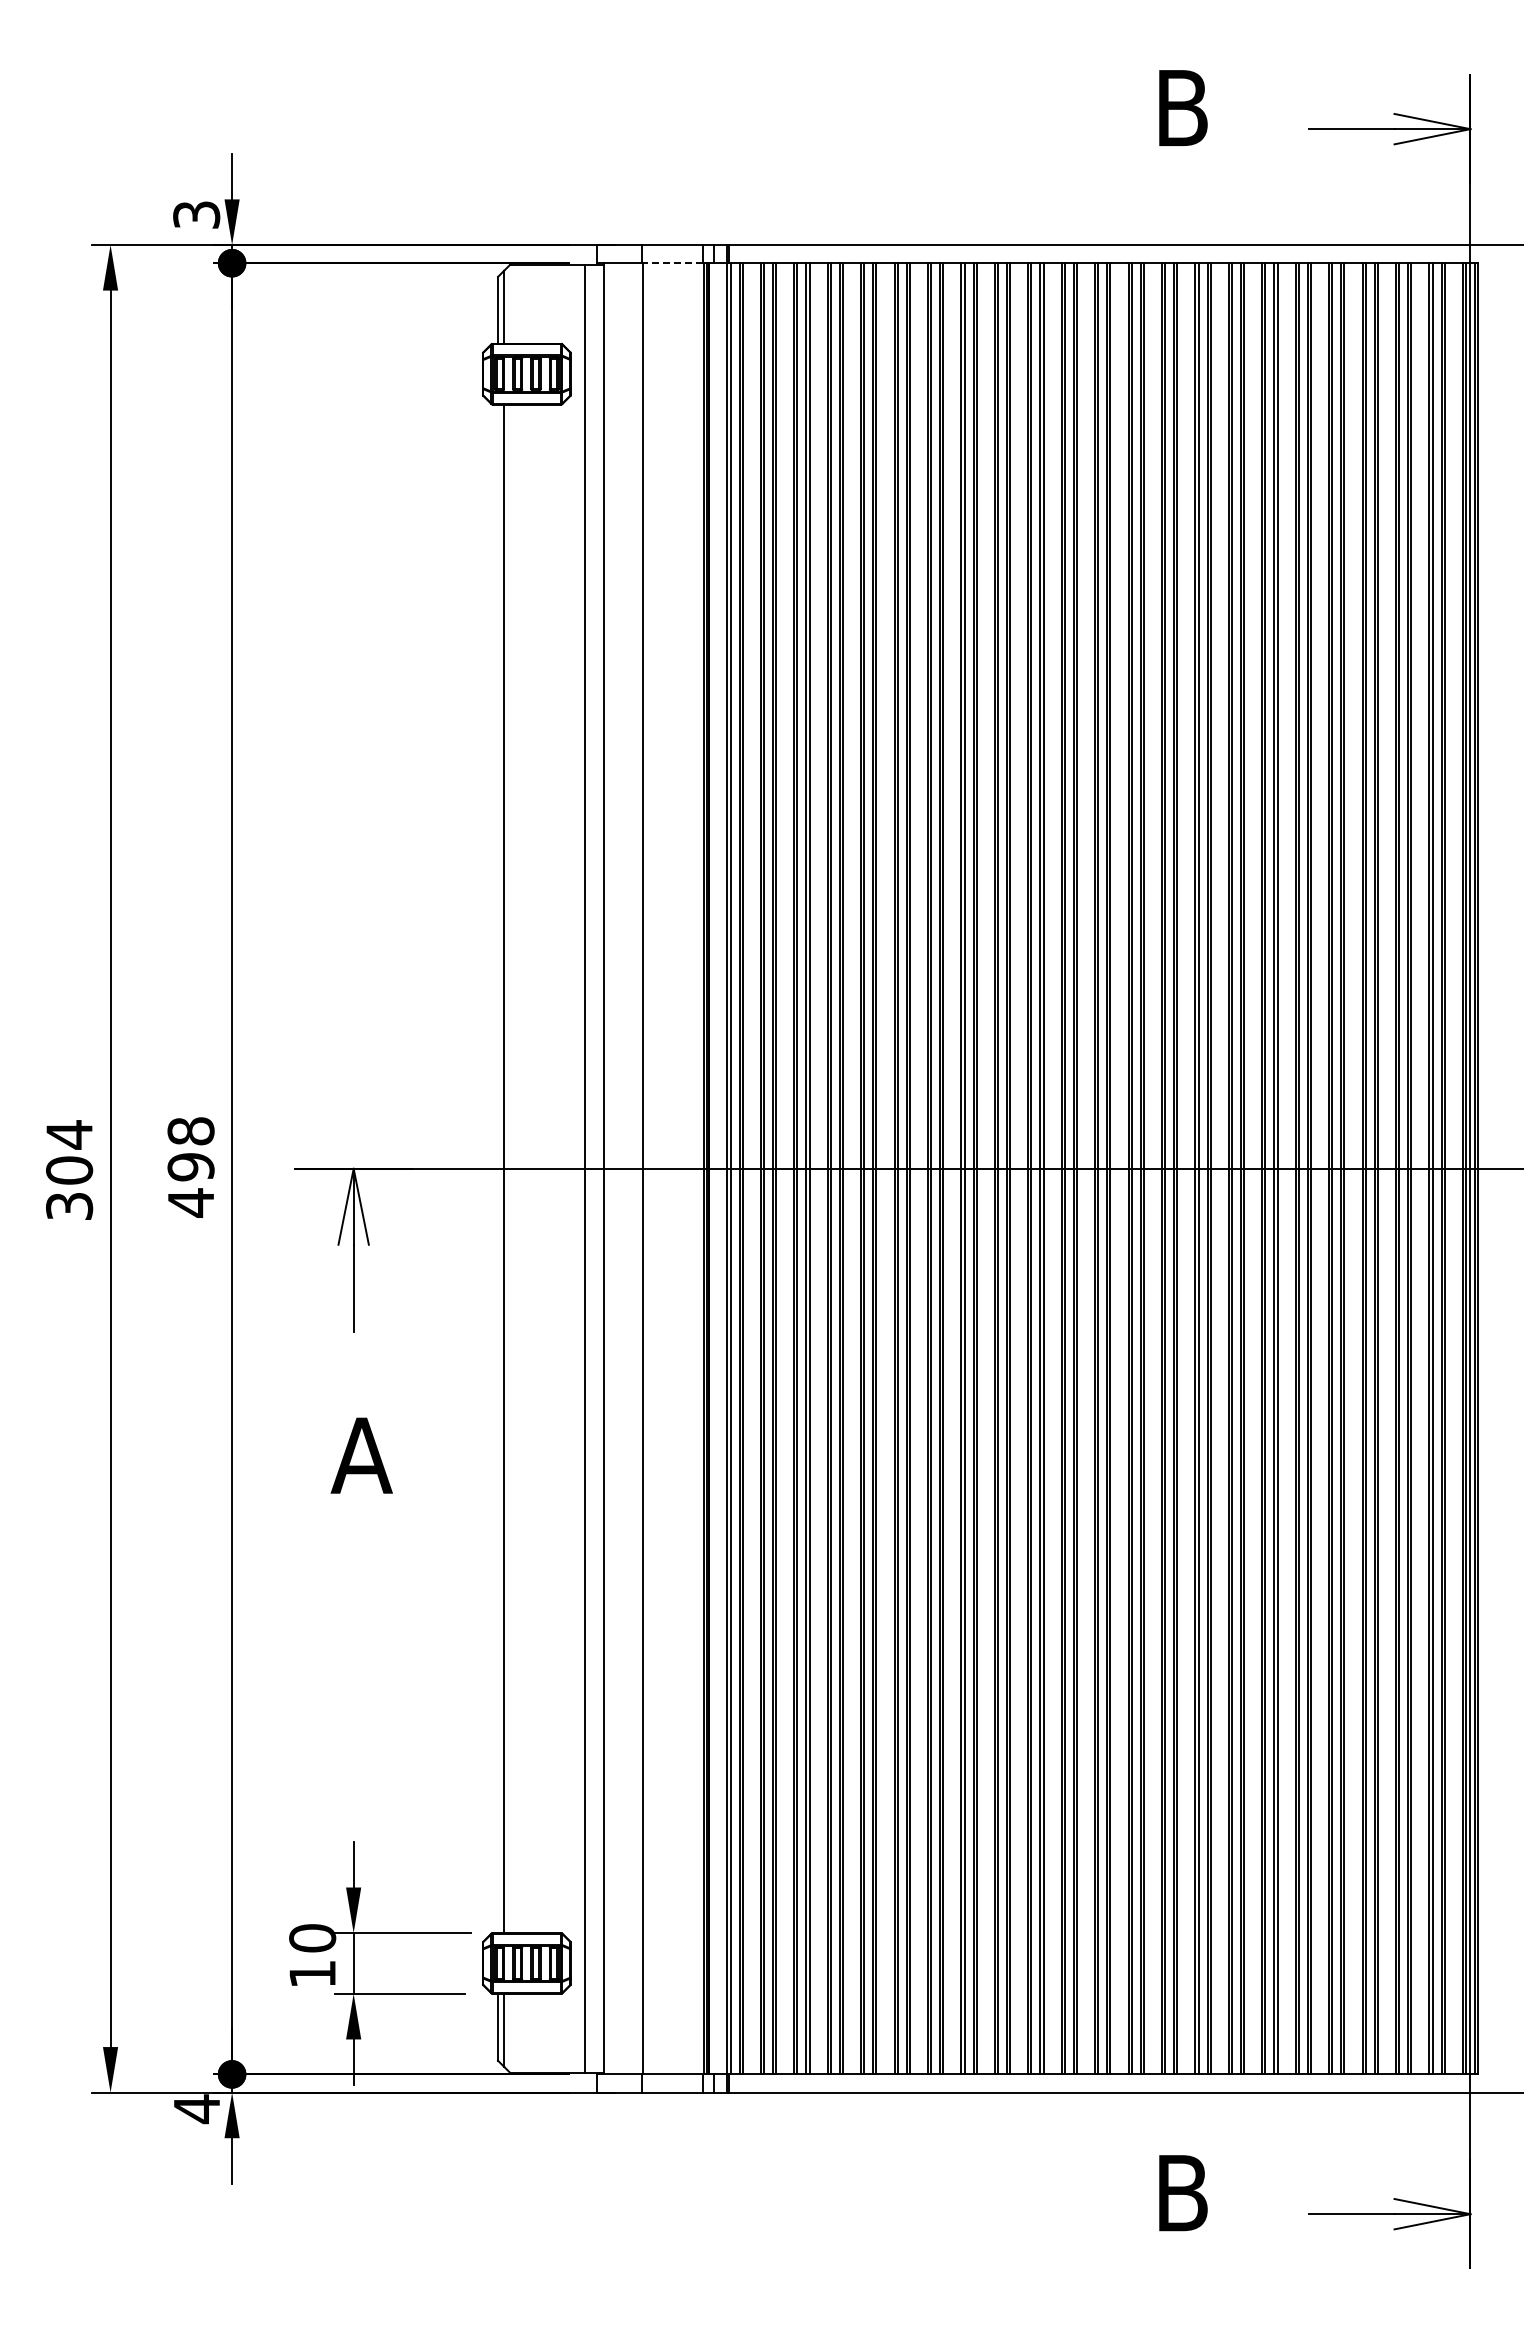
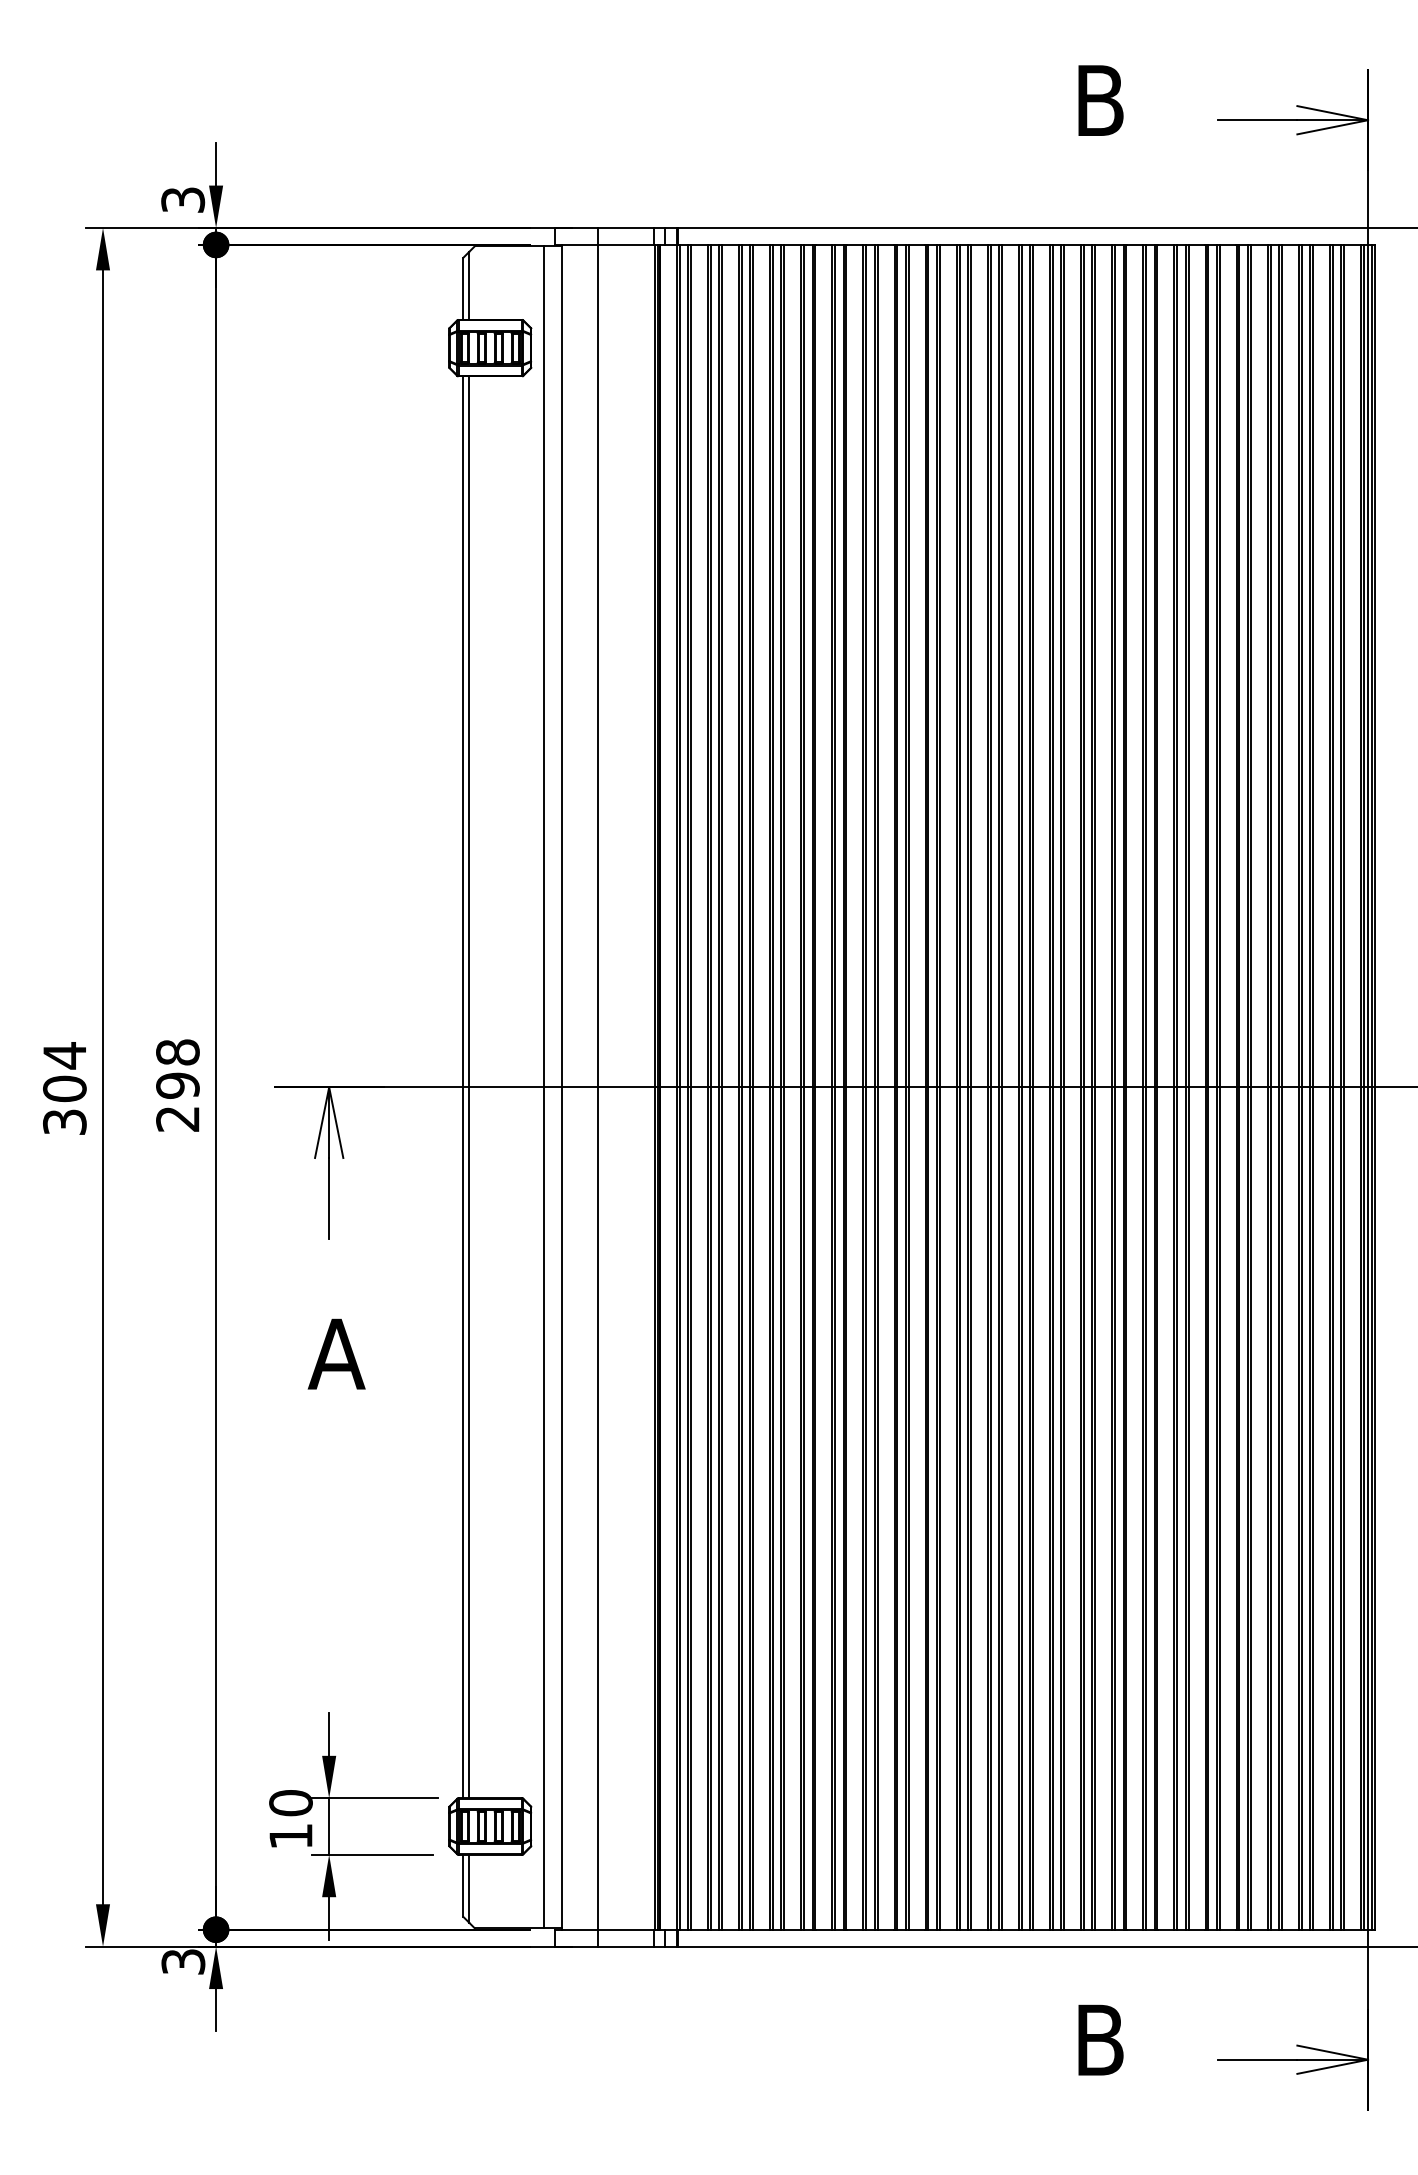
line: (672, 263) -> (625, 245), dashed -> solid
line: (498, 1168) -> (463, 1087), added
text: (190, 1202) -> (177, 1118), 498 -> 298
text: (196, 2109) -> (182, 1962), 4 -> 3

